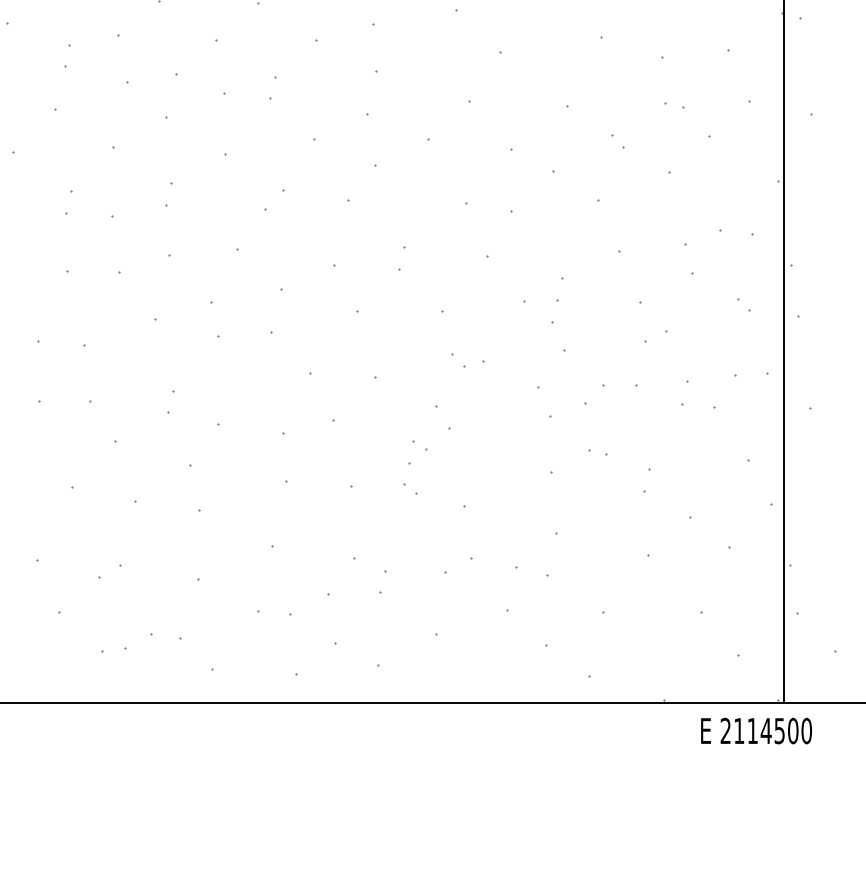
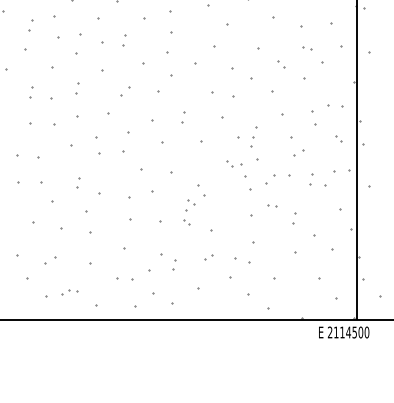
part: (469, 359) -> (234, 163), moved
part: (458, 566) -> (208, 257), size x0.62
part: (152, 643) -> (69, 292), size x0.62

